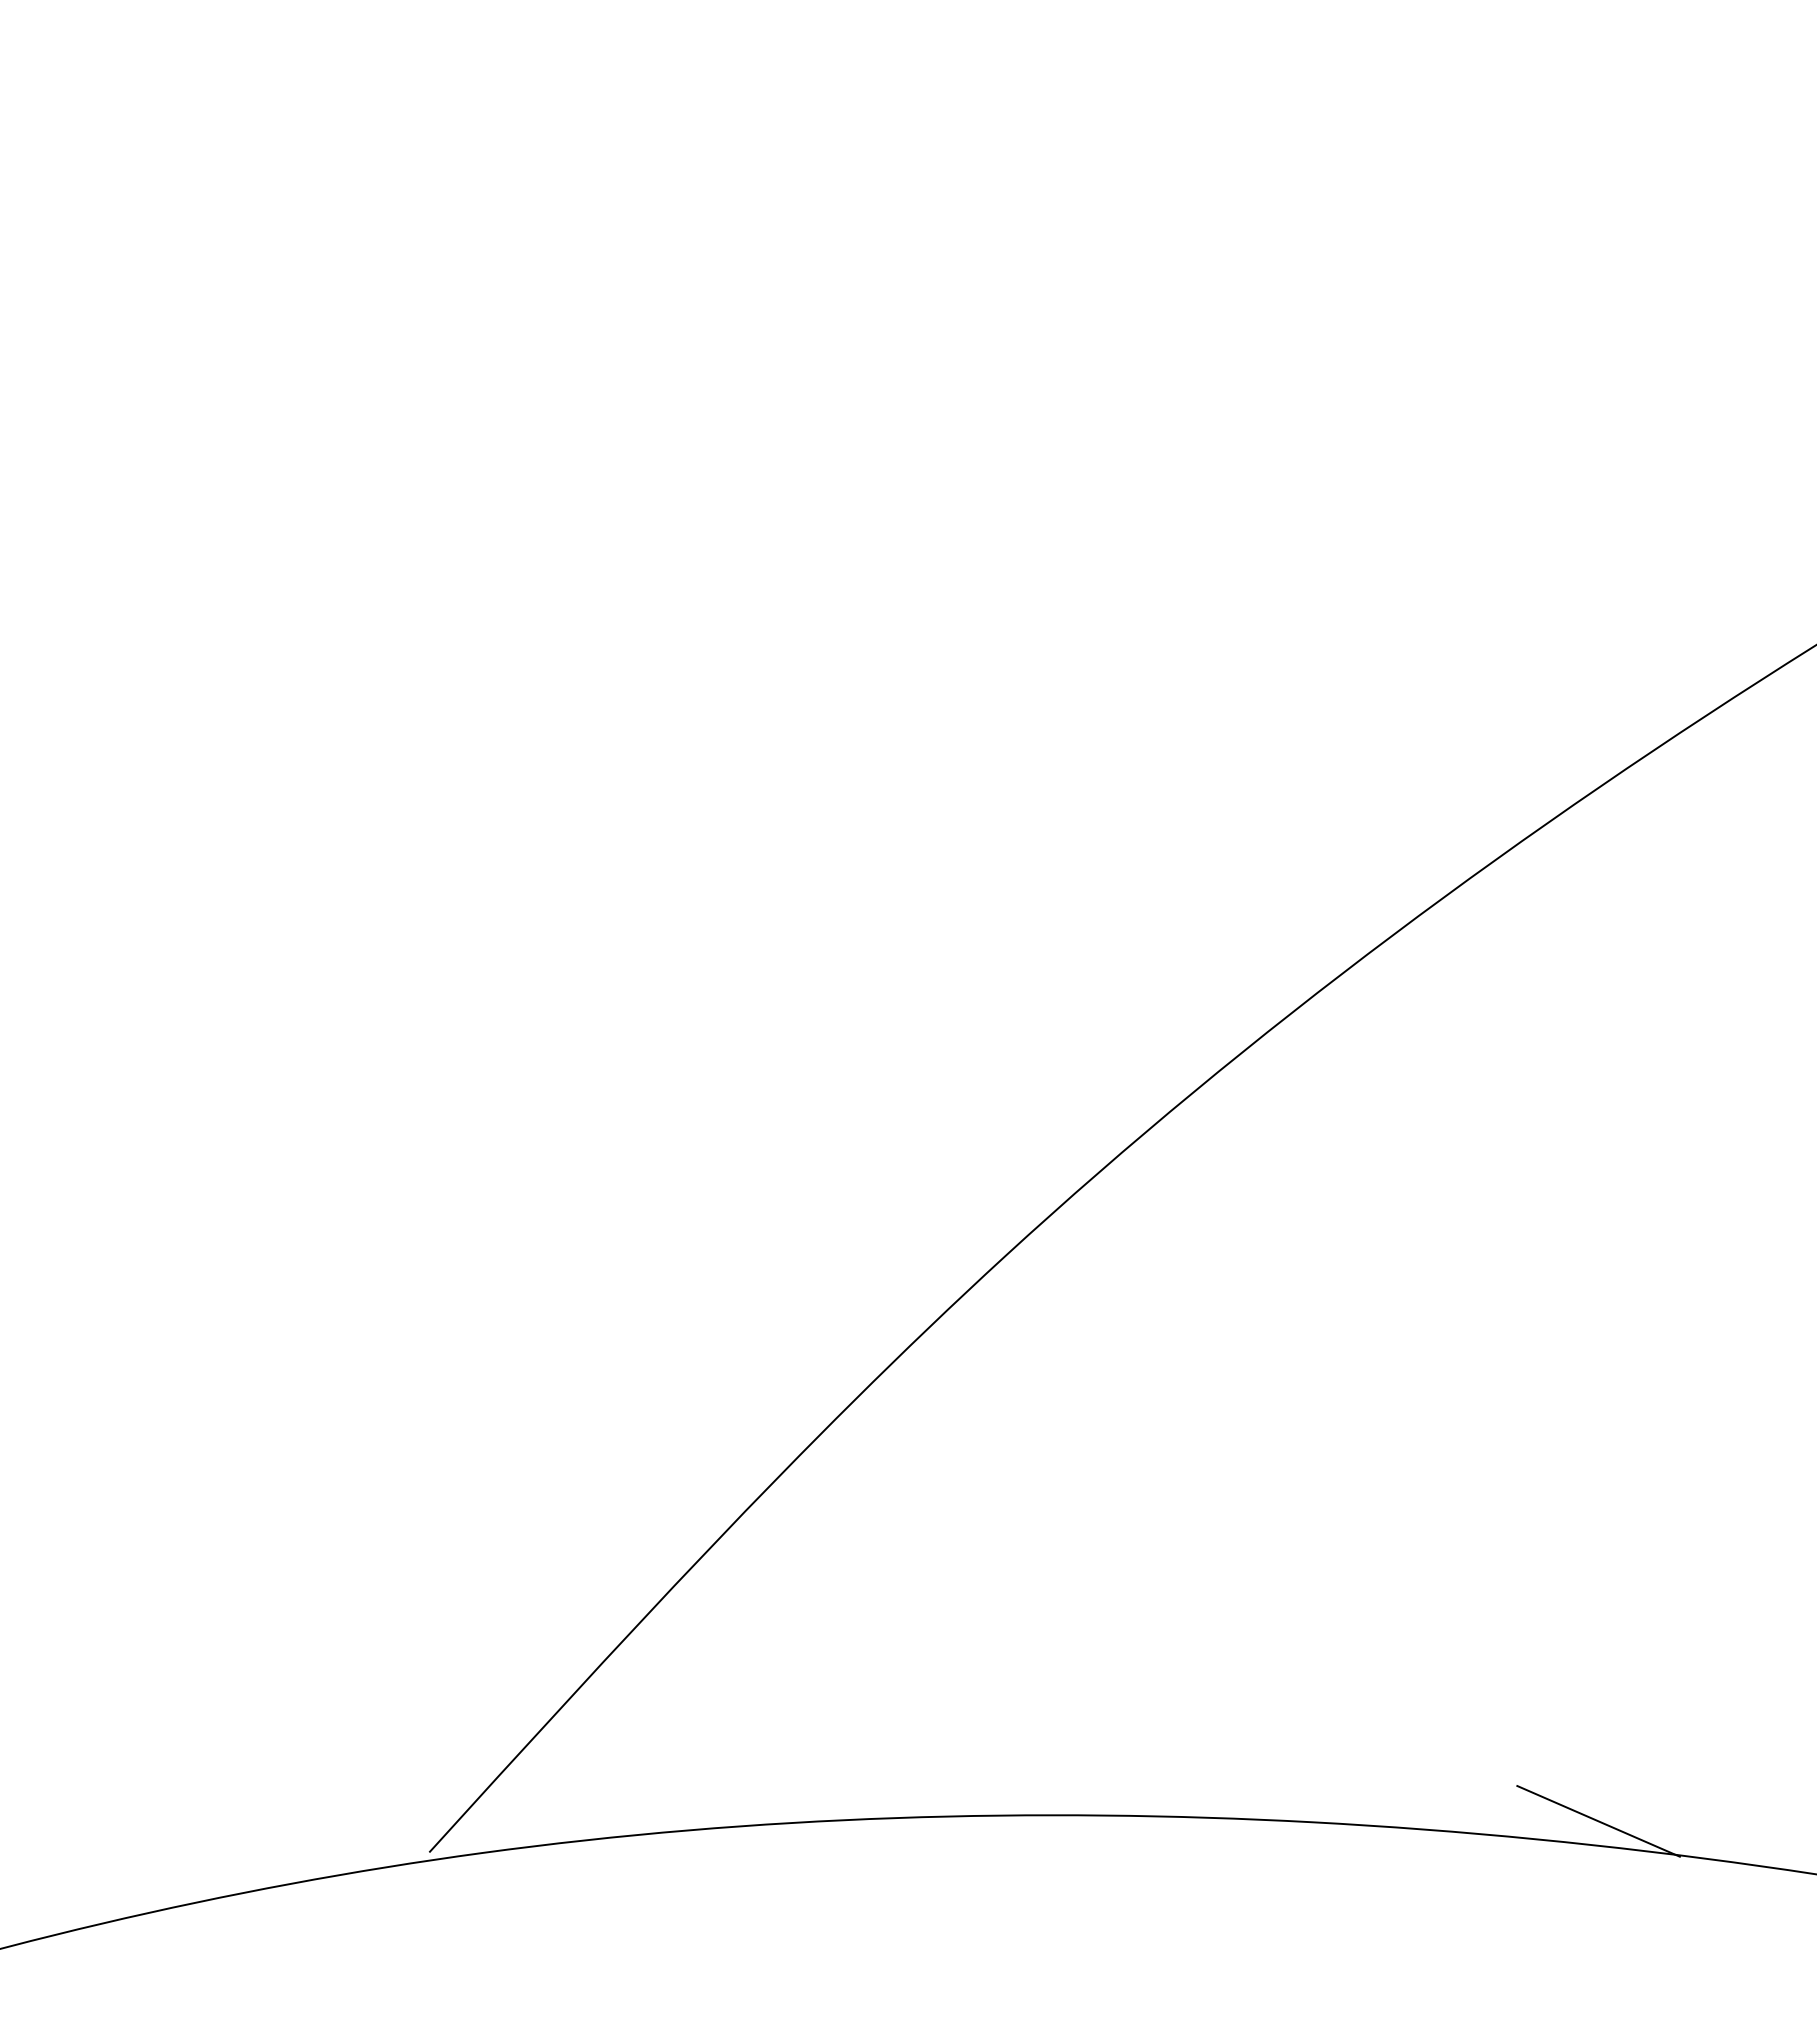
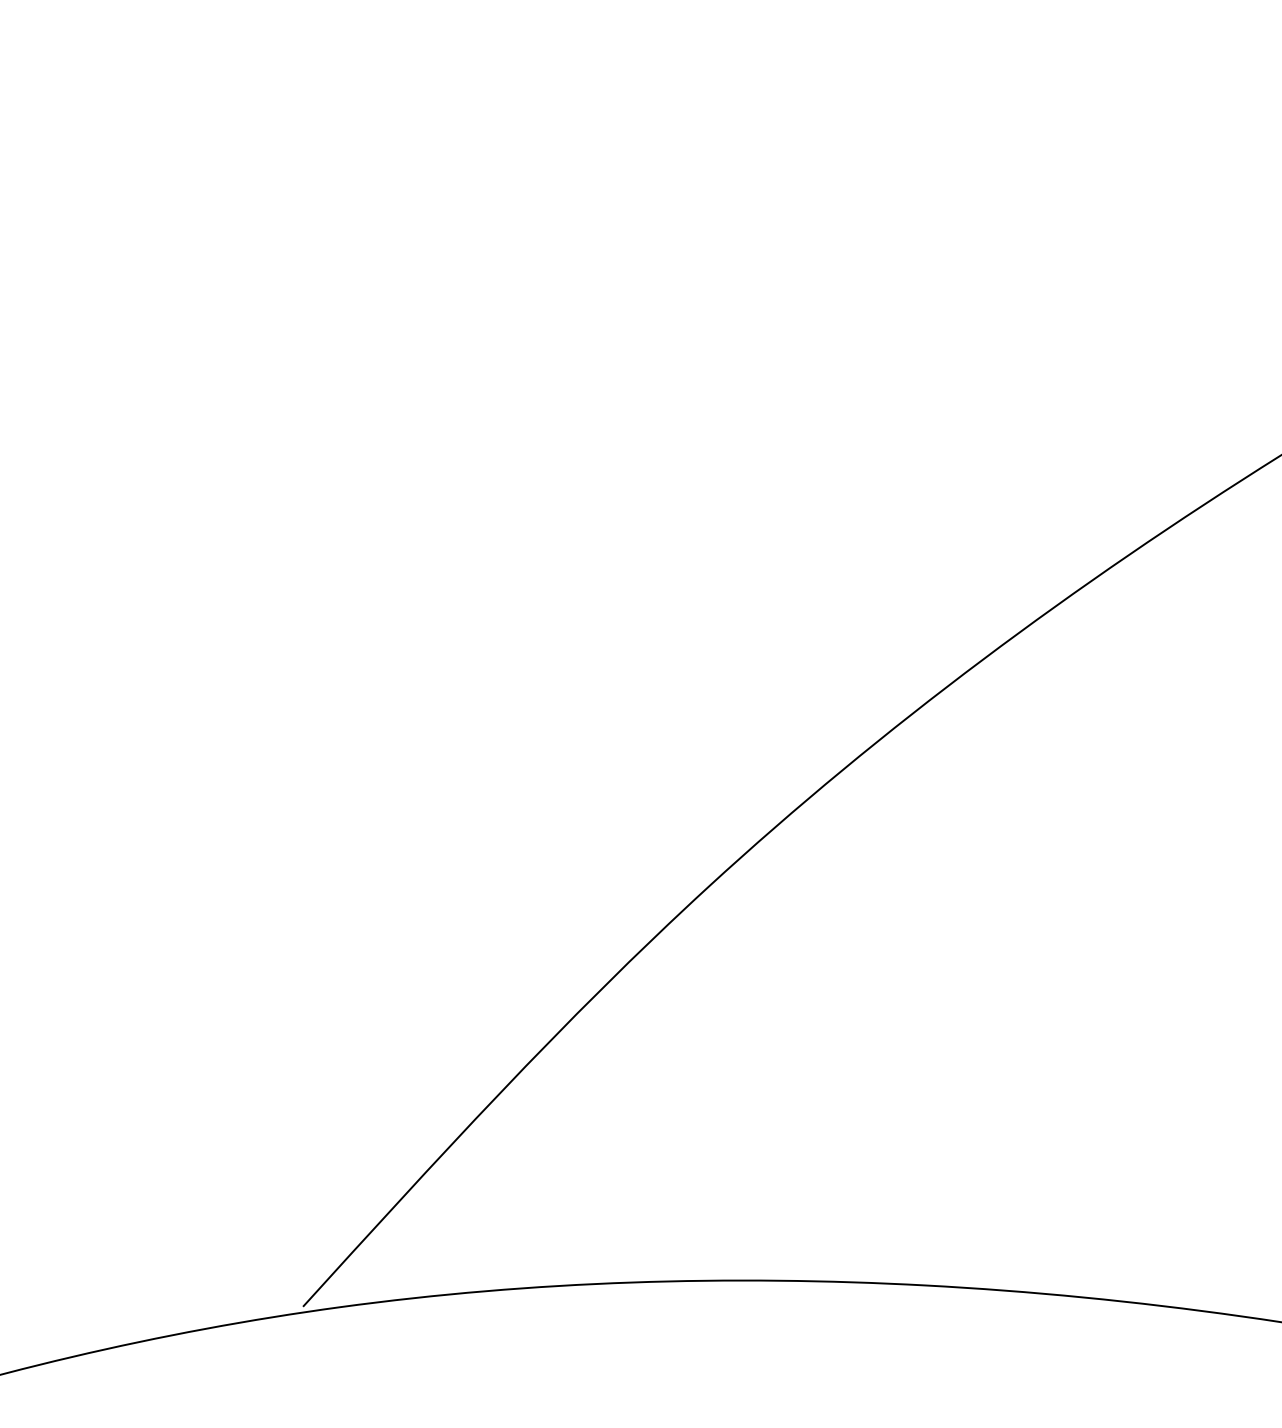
line: (1598, 1821) -> (1127, 1284), removed

